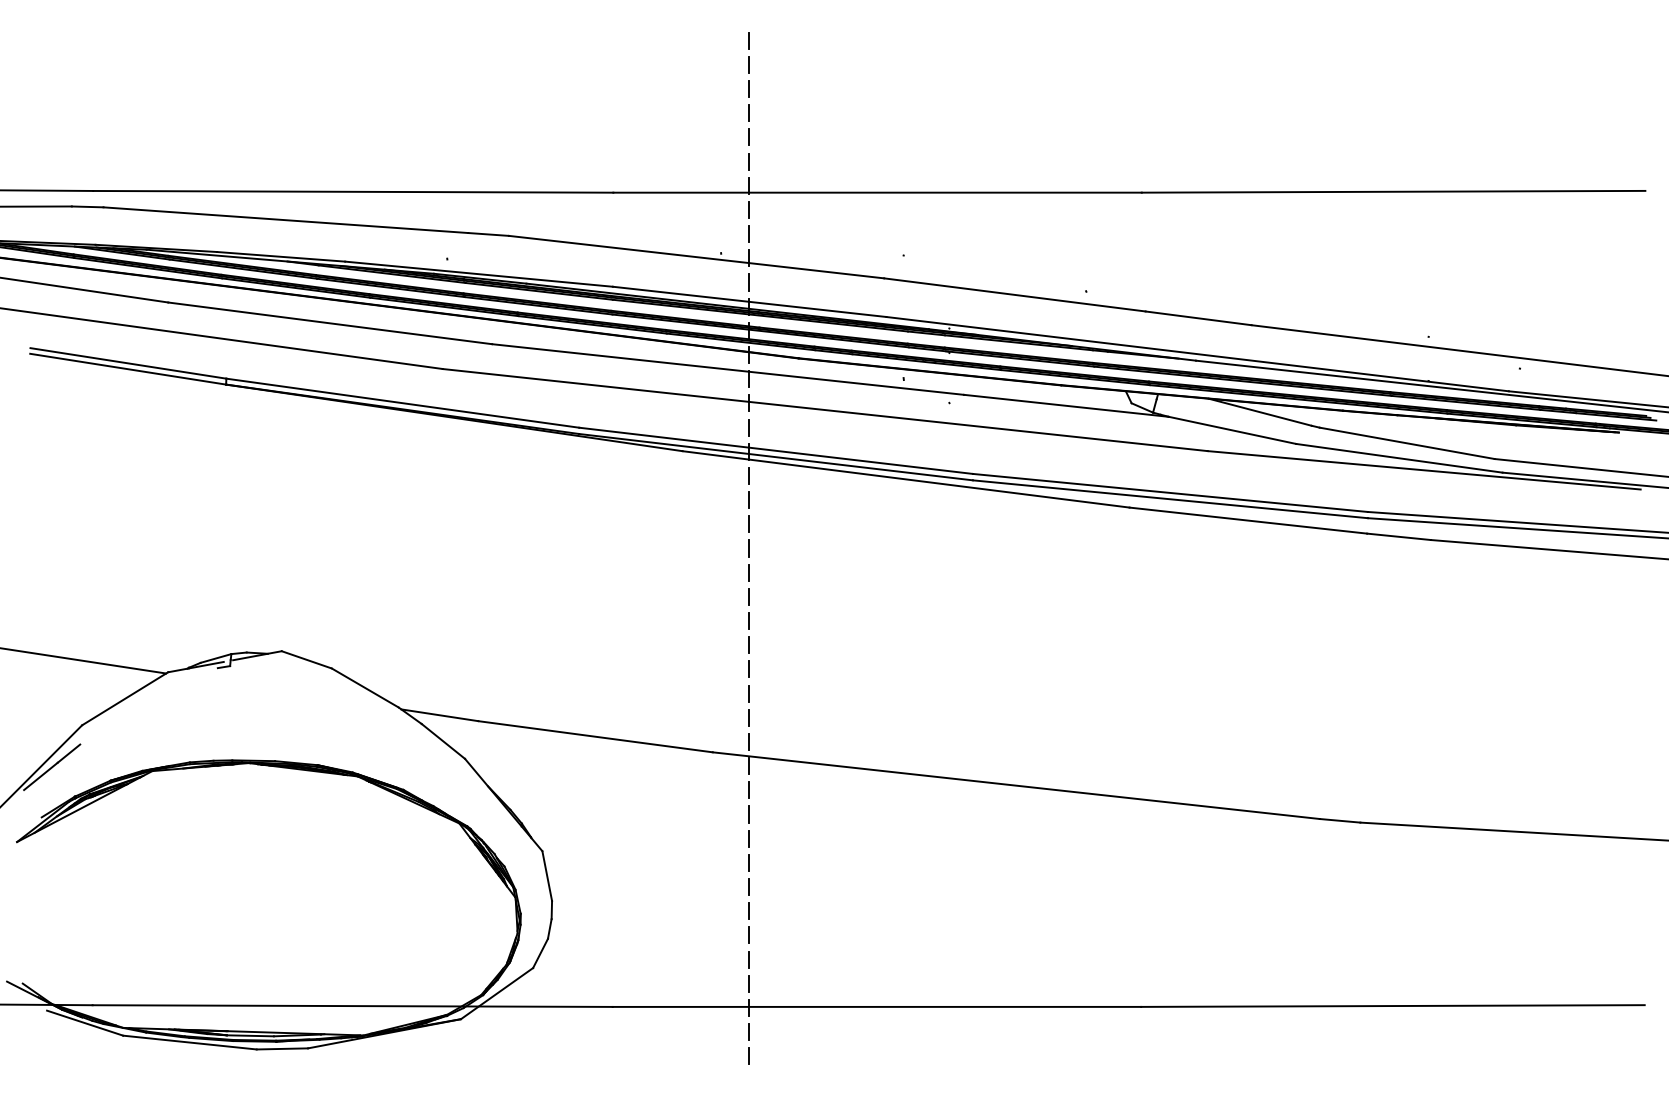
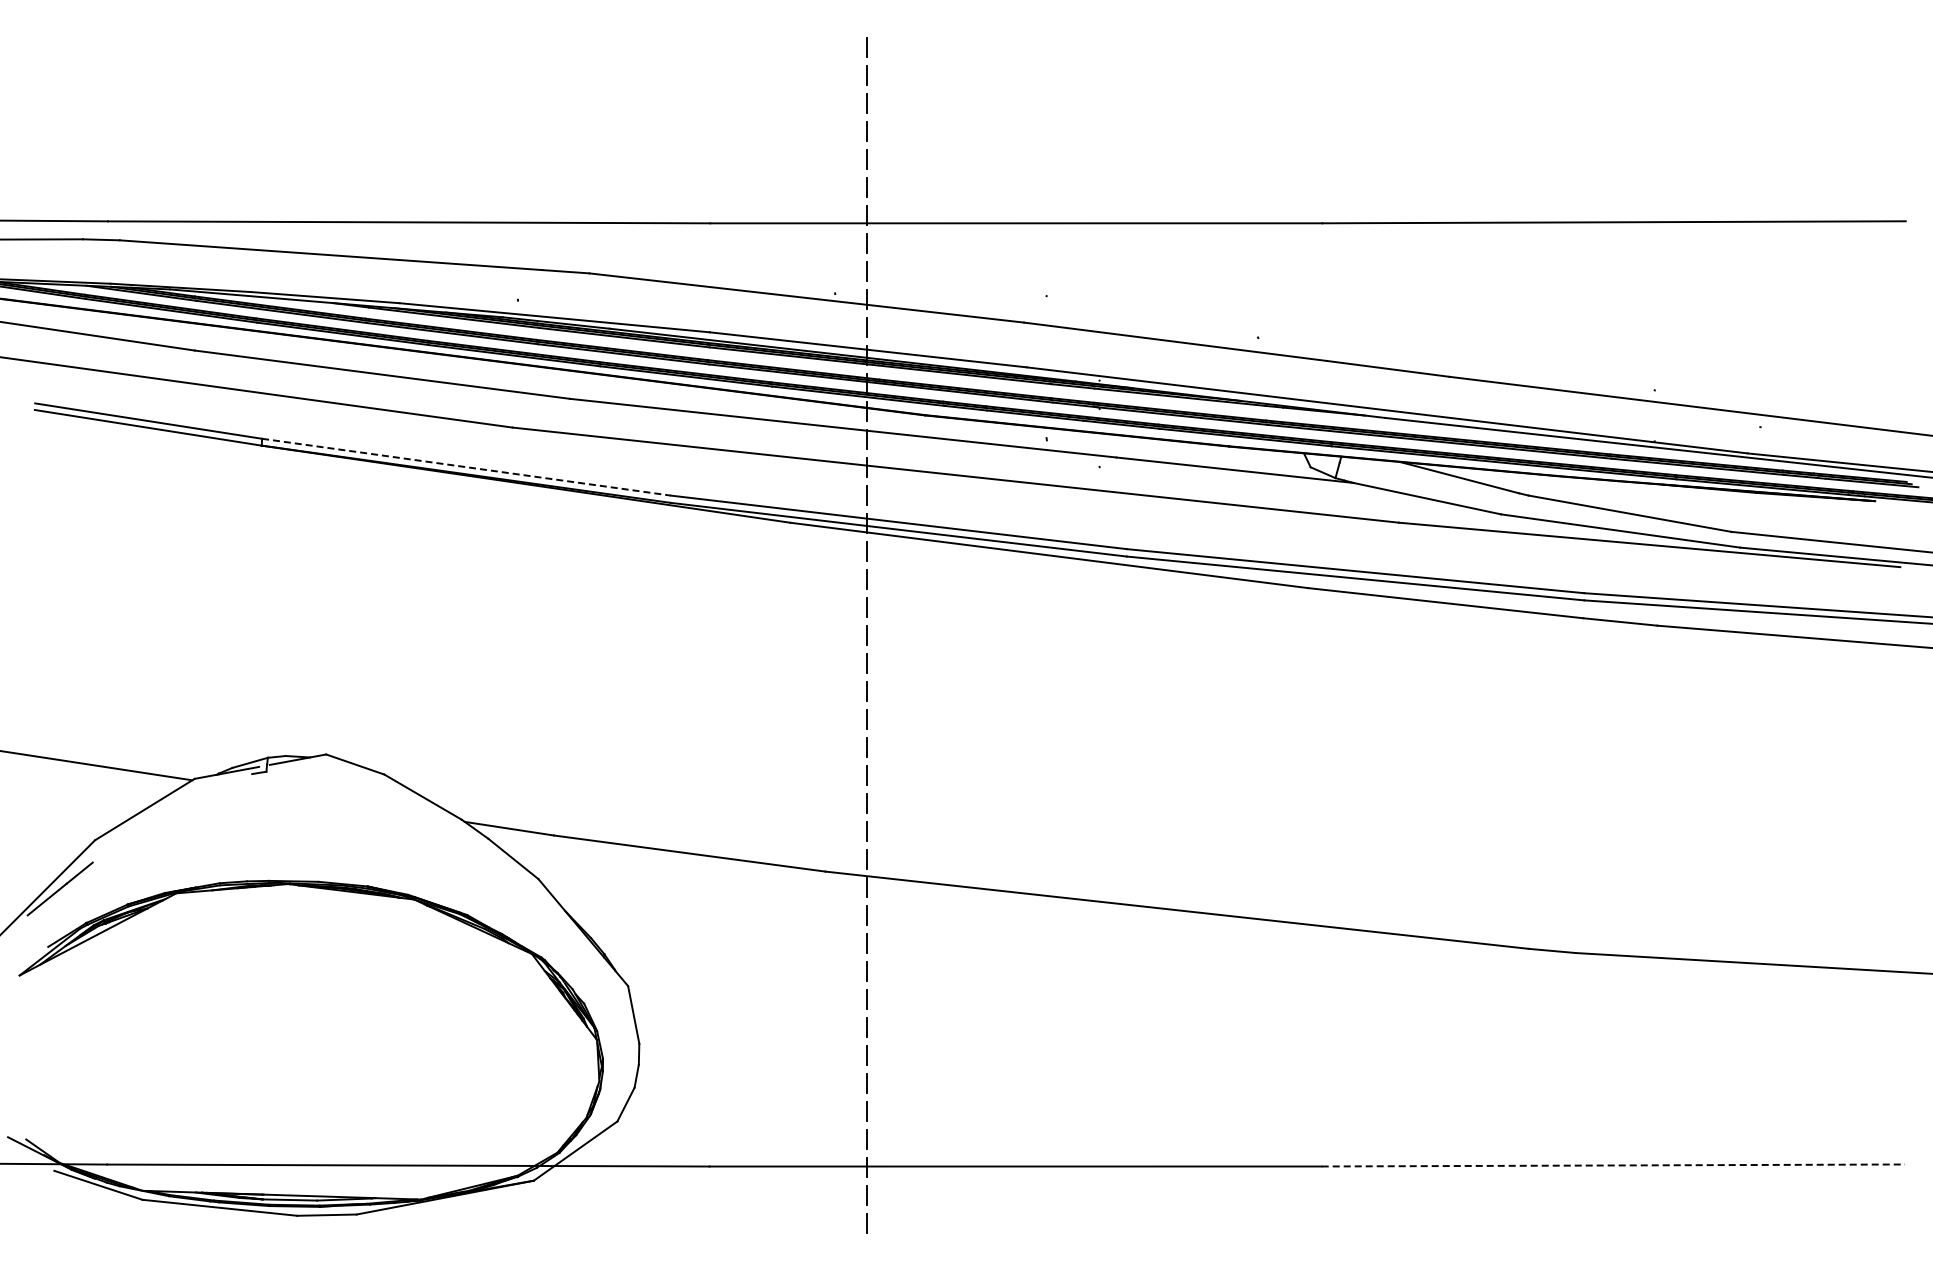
line: (402, 403) -> (466, 467), solid -> dashed
line: (1393, 1006) -> (1613, 1165), solid -> dashed

